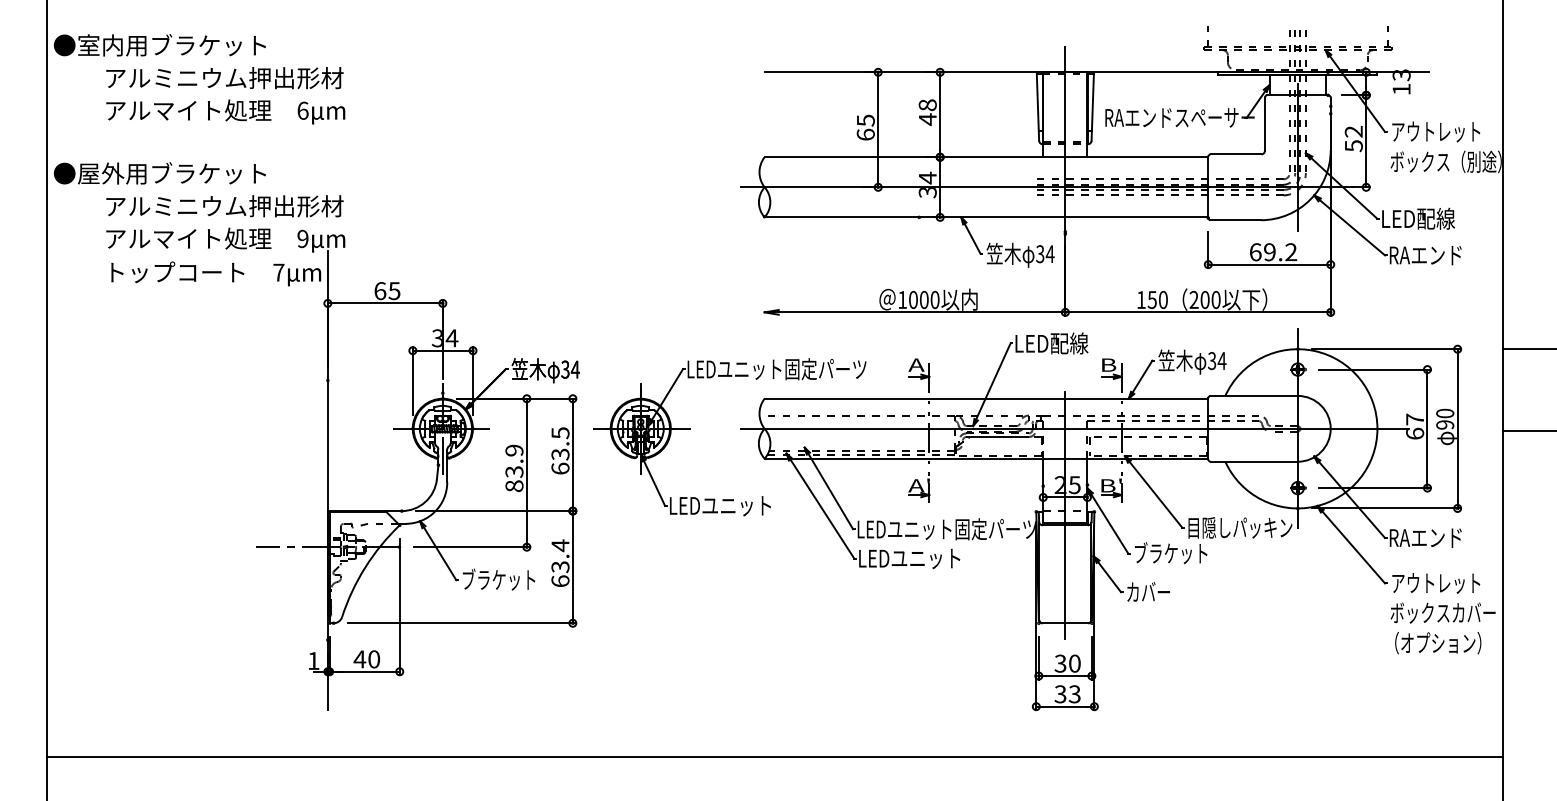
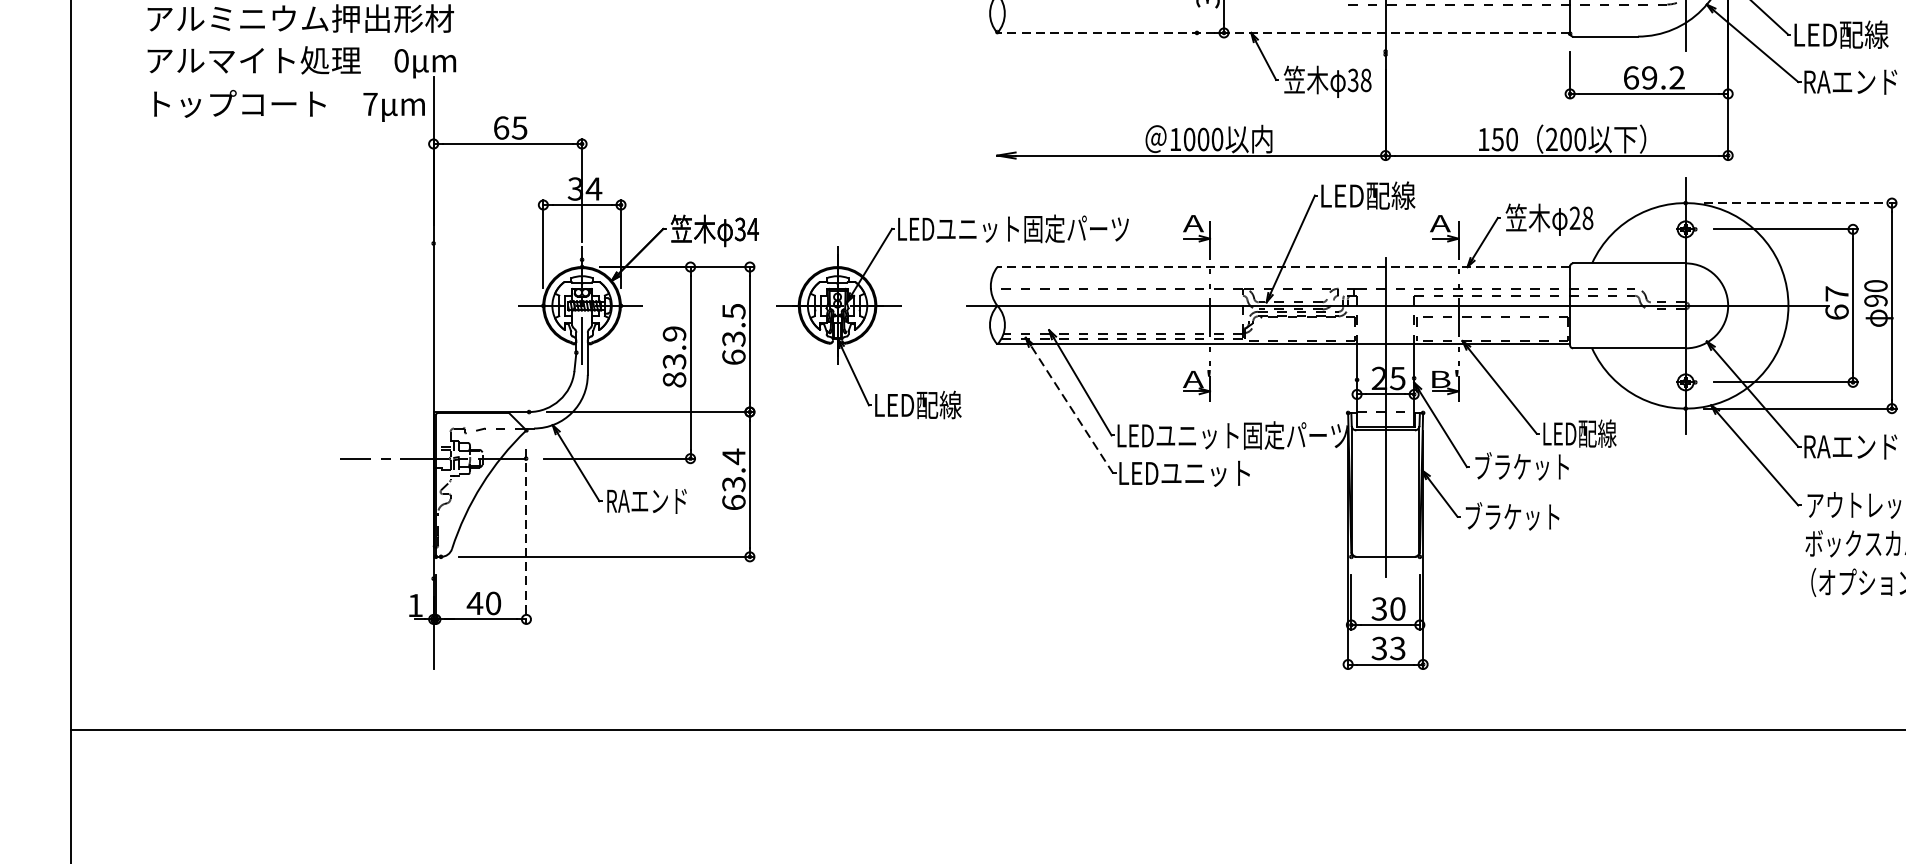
line: (986, 217) -> (1283, 33), solid -> dashed
text: (302, 239) -> (400, 61), 9 -> 0
text: (1049, 254) -> (1365, 80), 34 -> 38
line: (1386, 349) -> (1800, 203), solid -> dashed
text: (1217, 361) -> (1582, 218), 34 -> 28
text: (1107, 364) -> (1440, 222), B -> A
line: (986, 398) -> (1283, 266), solid -> dashed
text: (736, 505) -> (961, 404), LEDユニット -> LED配線
line: (820, 506) -> (1069, 406), solid -> dashed
text: (1239, 527) -> (1610, 433), 目隠しパッキン -> LED配線
text: (498, 579) -> (653, 500), ブラケット -> RAエンド
text: (1163, 591) -> (1512, 515), カバー -> ブラケット
line: (399, 607) -> (526, 536), solid -> dashed

